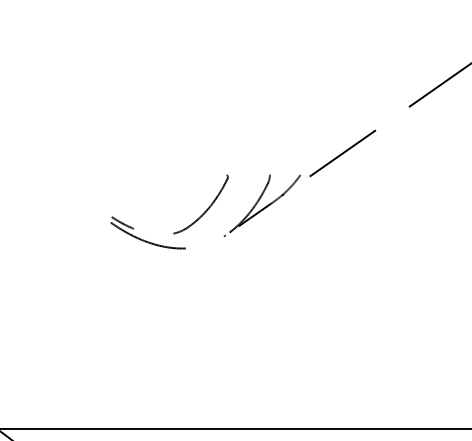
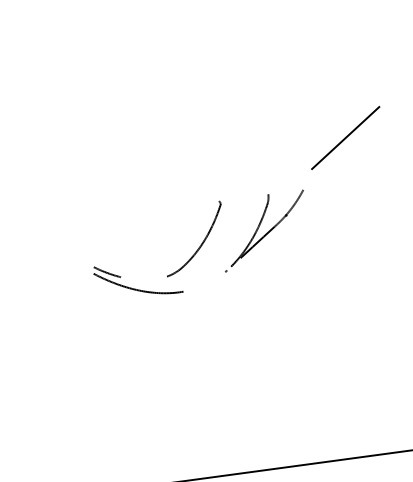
part: (205, 211) -> (200, 246), moved

